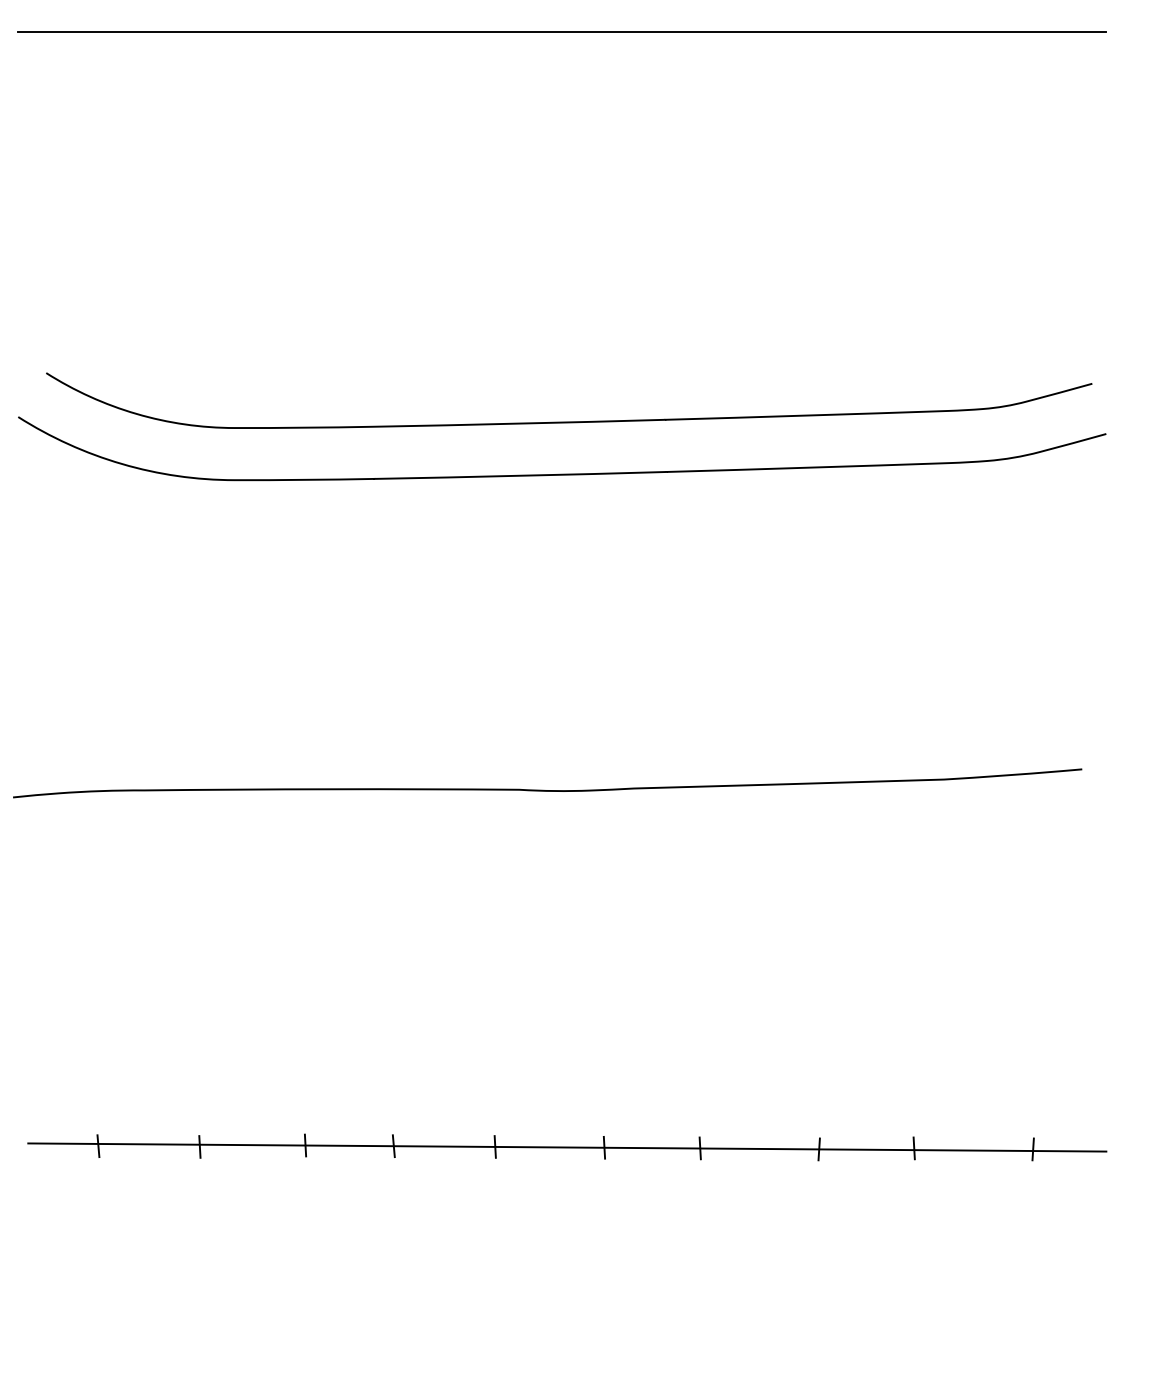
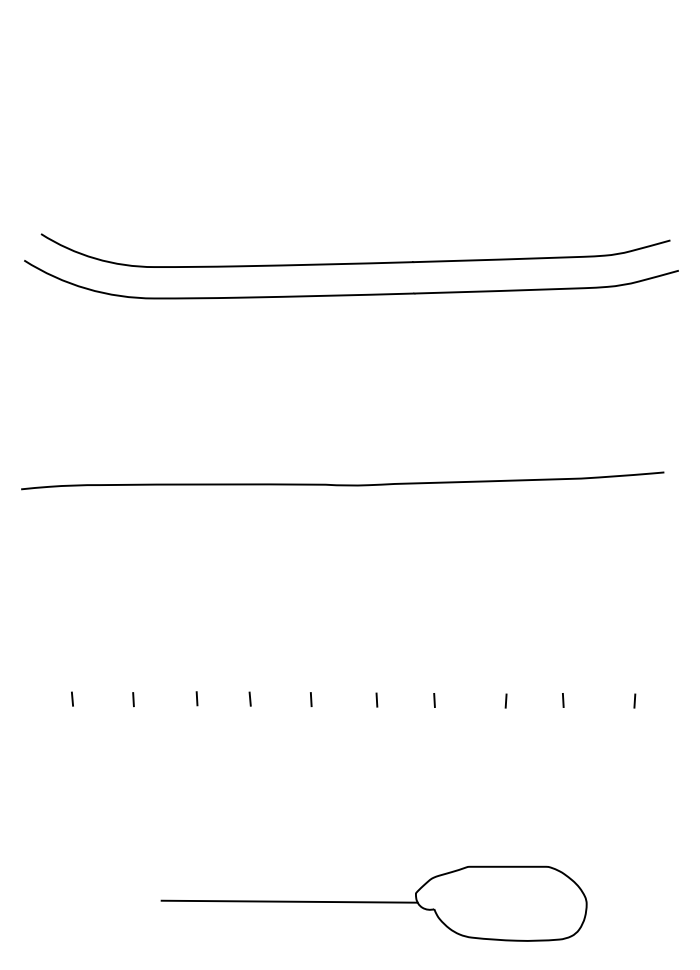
line: (562, 33) -> (351, 29), removed
line: (567, 1146) -> (354, 699), removed

